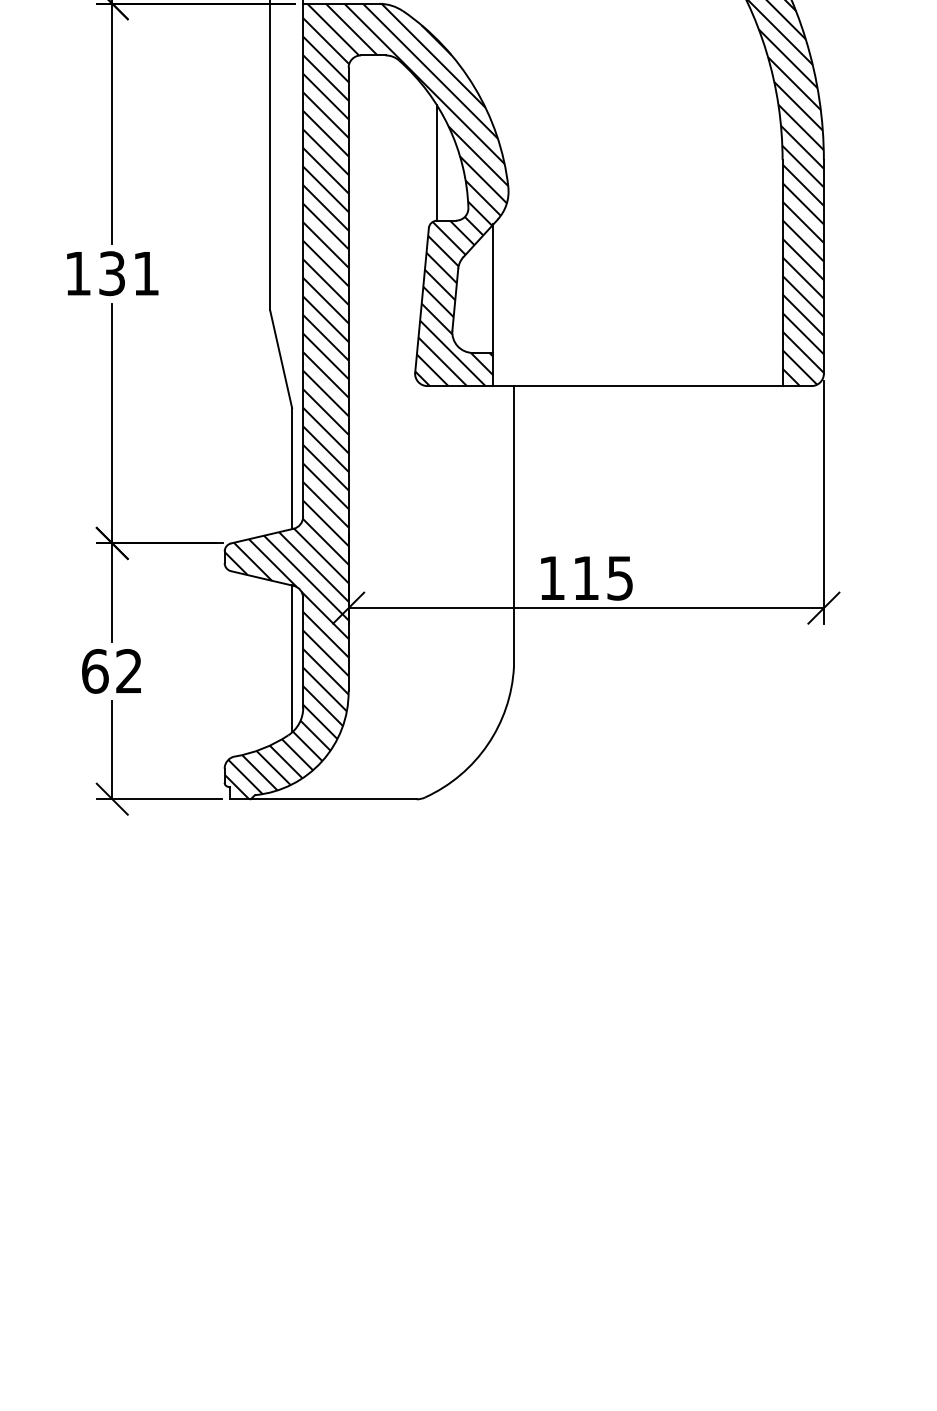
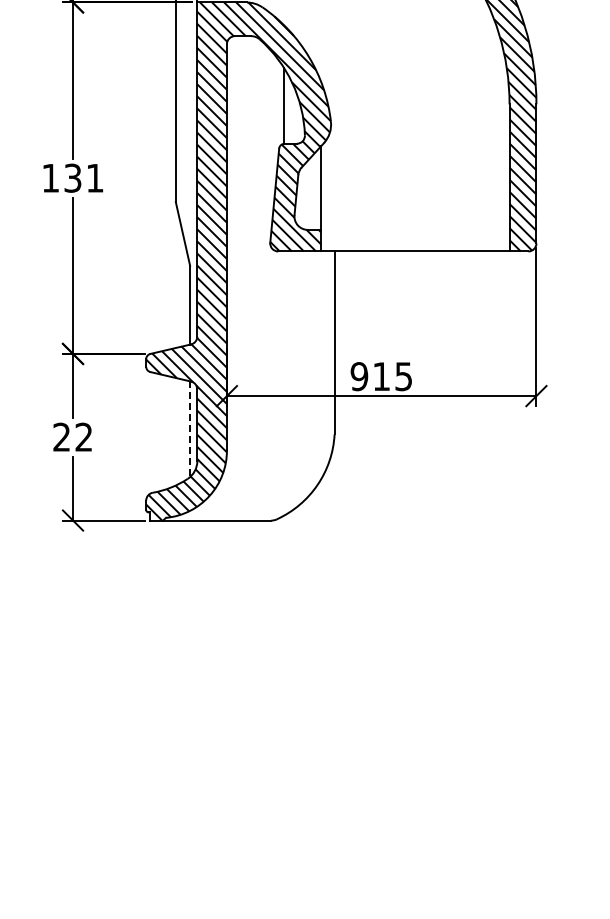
text: (552, 578) -> (359, 376), 115 -> 915
line: (292, 659) -> (190, 429), solid -> dashed
text: (94, 670) -> (61, 436), 62 -> 22

